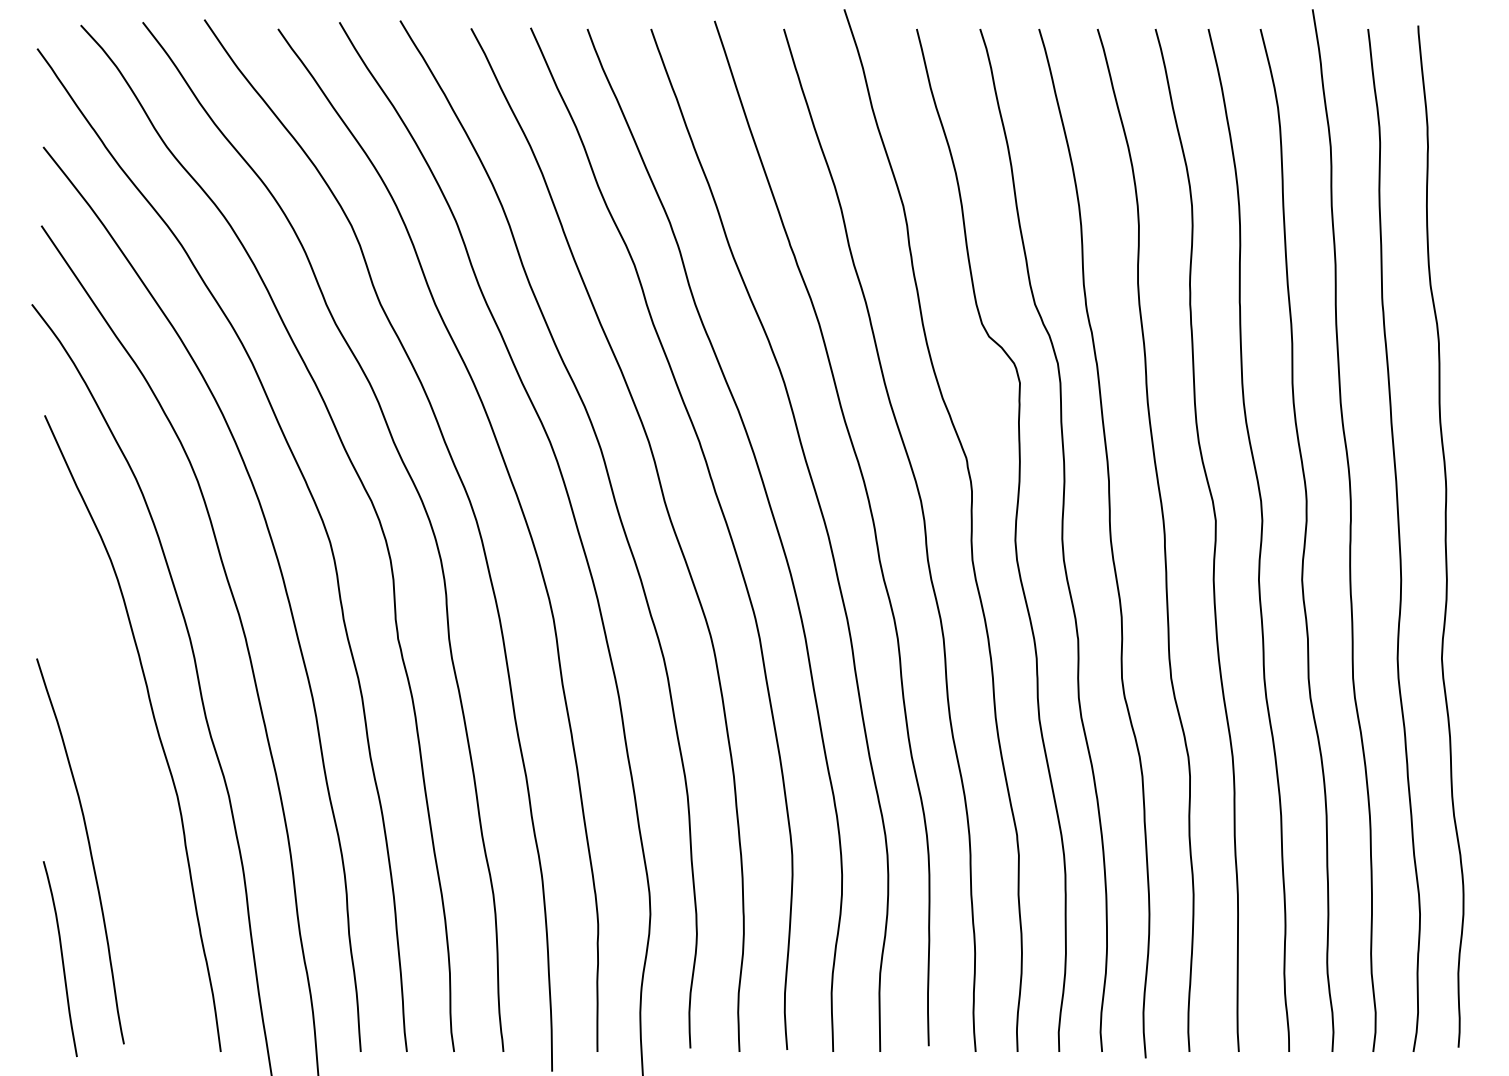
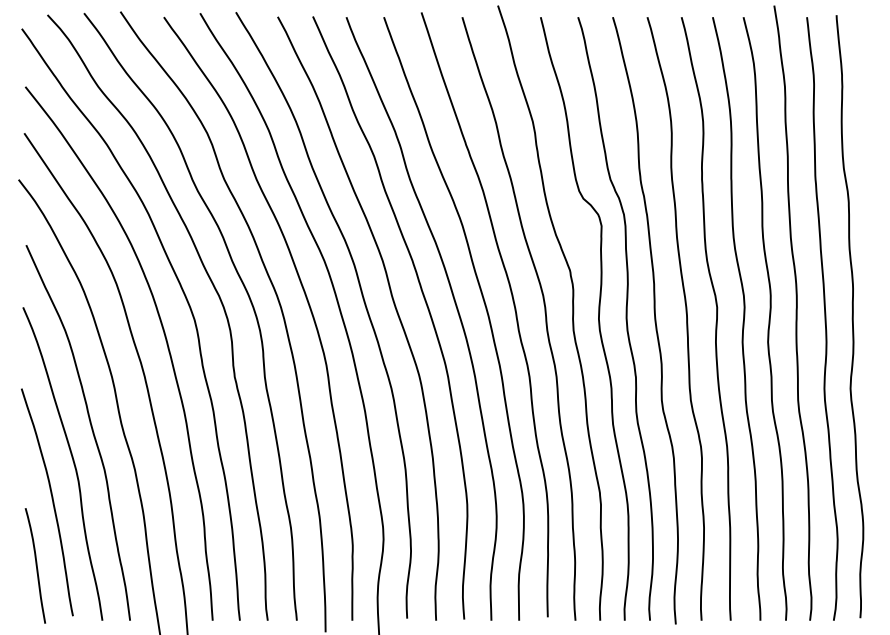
curve: (123, 782) -> (72, 461), added

